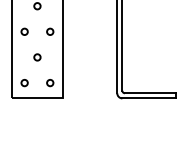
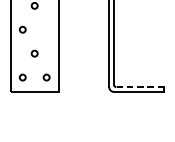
circle: (50, 31) -> (46, 29), removed
line: (150, 93) -> (140, 87), solid -> dashed

